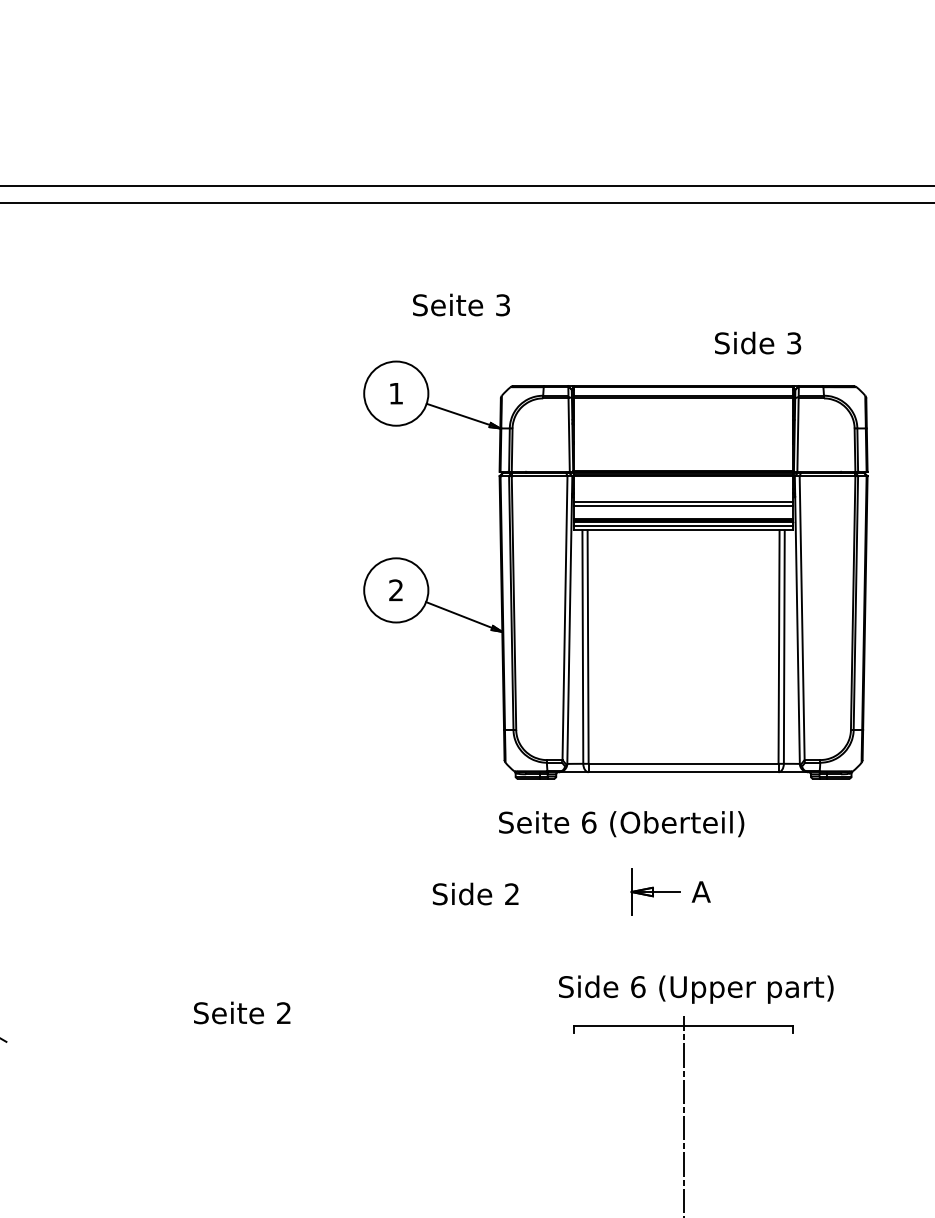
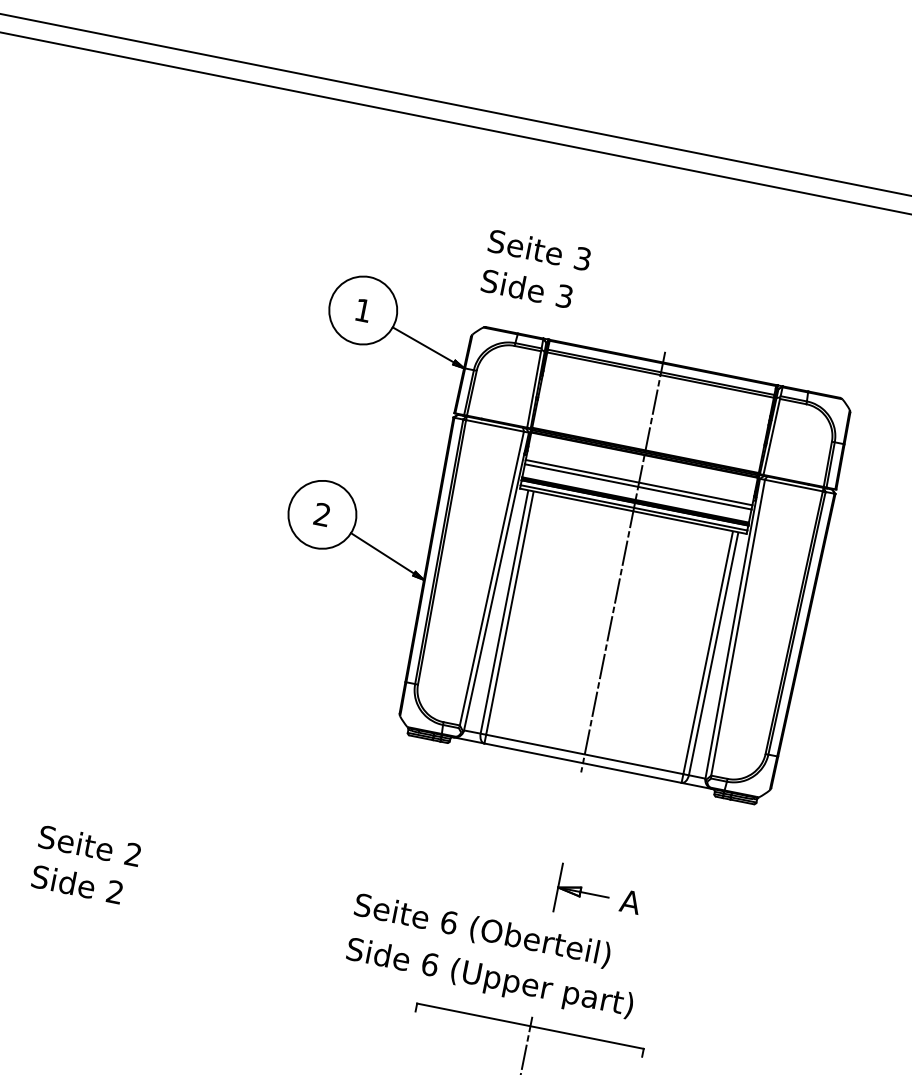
text: (461, 304) -> (539, 249), moved
text: (758, 342) -> (527, 288), moved
line: (683, 578) -> (623, 562), added
text: (621, 824) -> (482, 931), moved
part: (670, 891) -> (598, 895), moved
text: (475, 893) -> (77, 883), moved
text: (696, 989) -> (490, 979), moved
text: (242, 1012) -> (90, 845), moved

